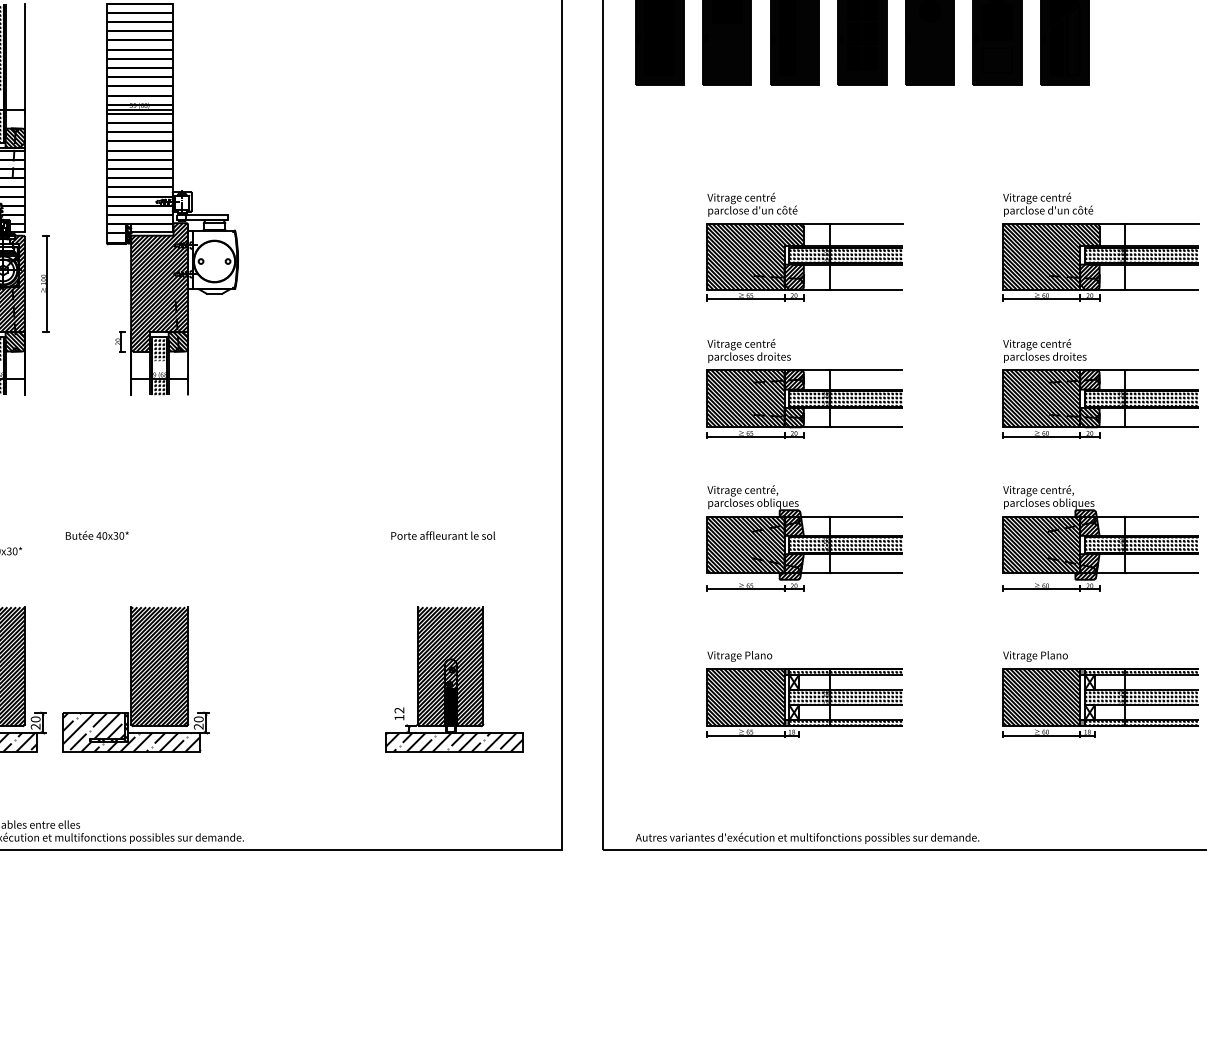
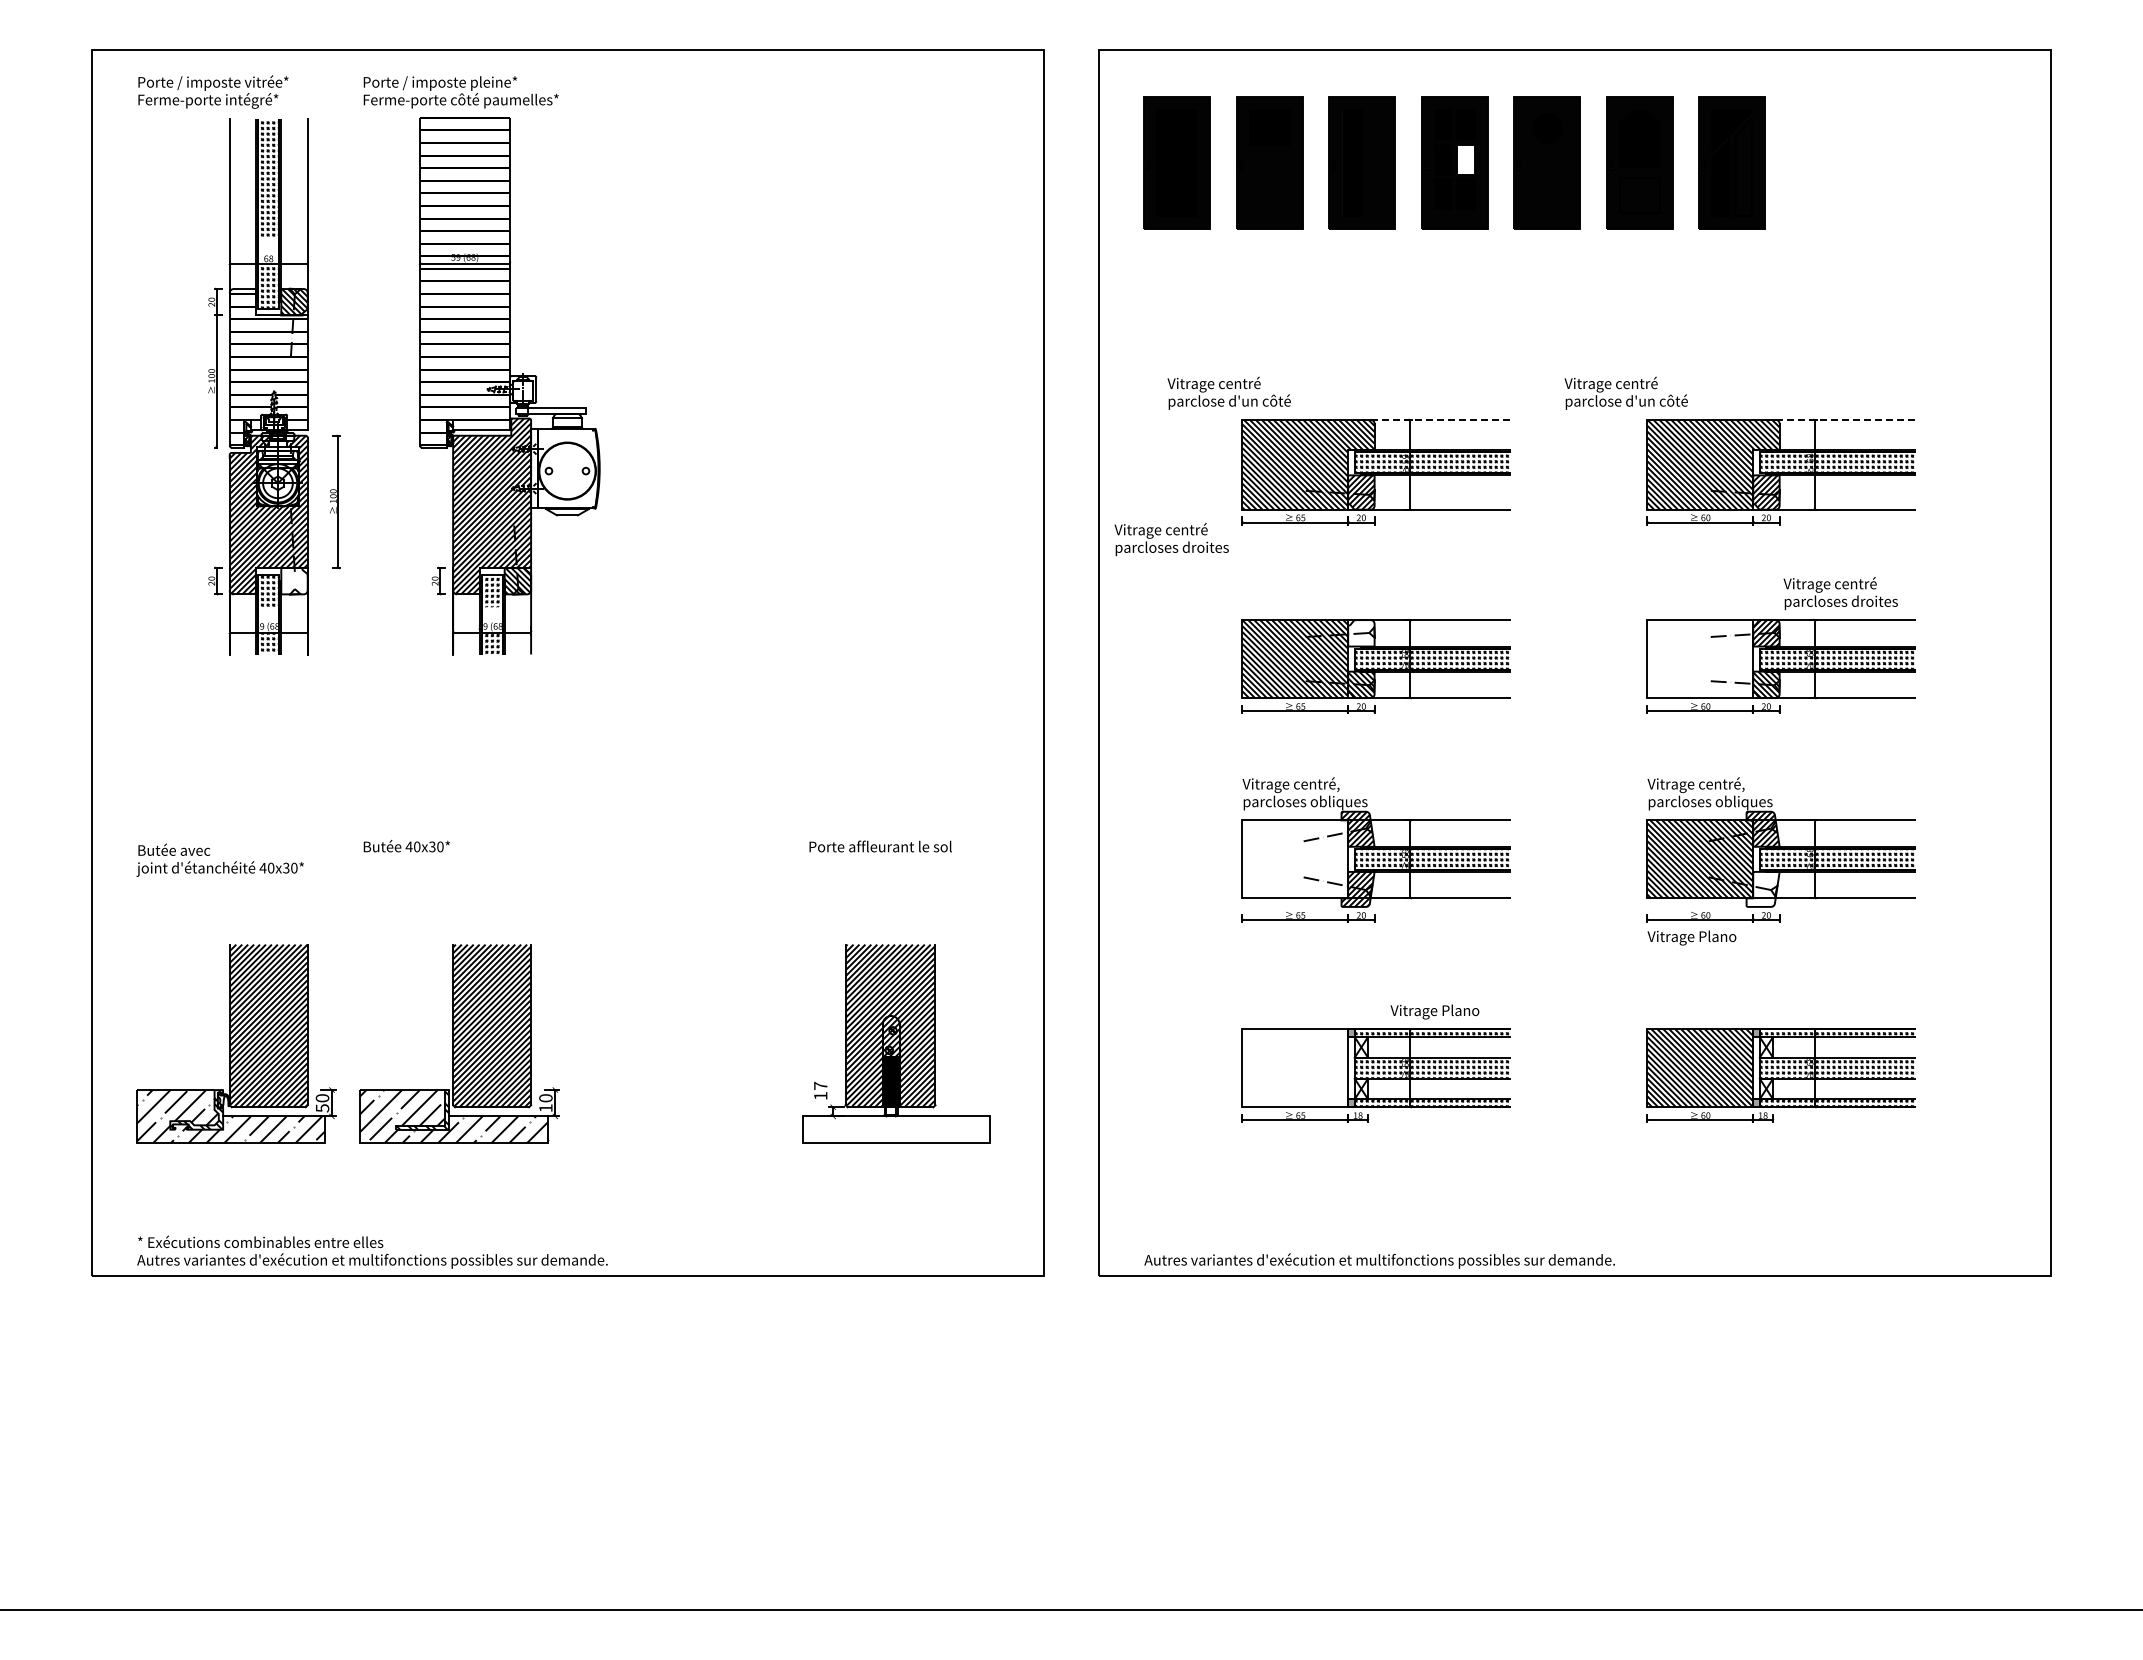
fill: (870, 34) -> (1465, 159), removed
text: (751, 204) -> (1228, 392), moved
text: (1047, 204) -> (1625, 392), moved
line: (852, 223) -> (1441, 419), solid -> dashed
line: (1148, 223) -> (1846, 419), solid -> dashed
hatch: (15, 341) -> (294, 580), removed
text: (749, 350) -> (1171, 539), moved
text: (1044, 350) -> (1840, 593), moved
hatch: (794, 380) -> (1361, 633), removed
hatch: (1041, 399) -> (1700, 659), removed
hatch: (746, 545) -> (1295, 859), removed
hatch: (1087, 566) -> (1762, 888), removed
text: (739, 656) -> (1434, 1011), moved
text: (1035, 656) -> (1691, 937), moved
hatch: (746, 697) -> (1295, 1068), removed
text: (399, 710) -> (820, 1085), 12 -> 17
text: (35, 726) -> (322, 1108), 20 -> 50
text: (198, 726) -> (545, 1108), 20 -> 10
hatch: (454, 742) -> (896, 1129), removed

